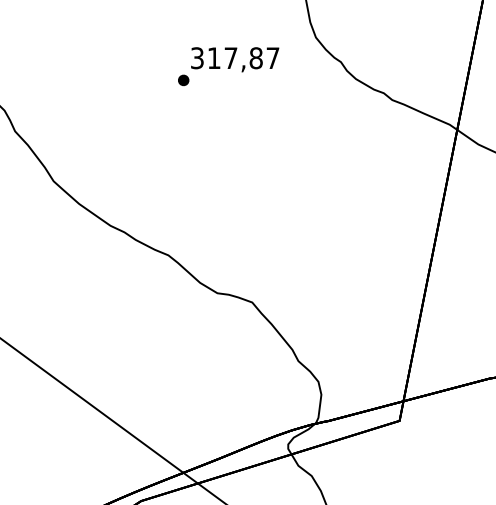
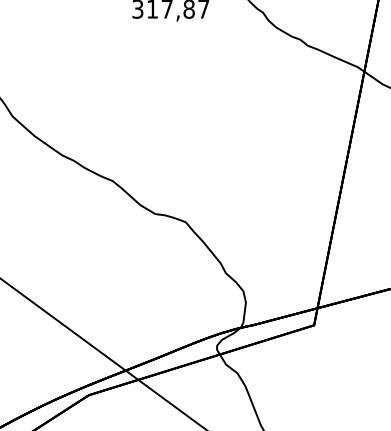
part: (183, 80) -> (125, 28), removed

